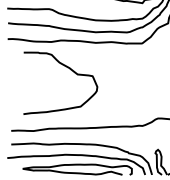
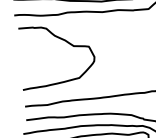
curve: (70, 70) -> (66, 42), moved

